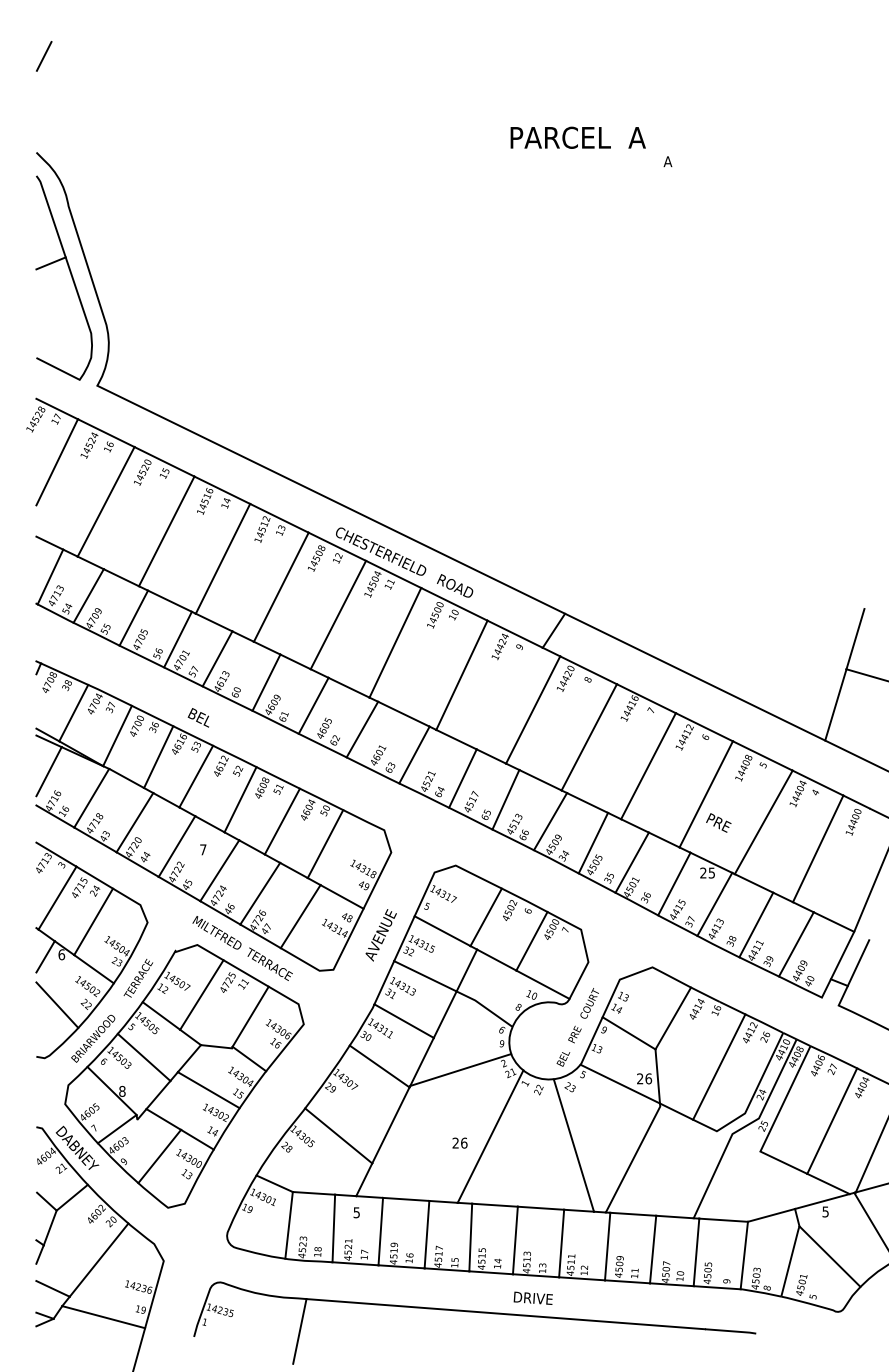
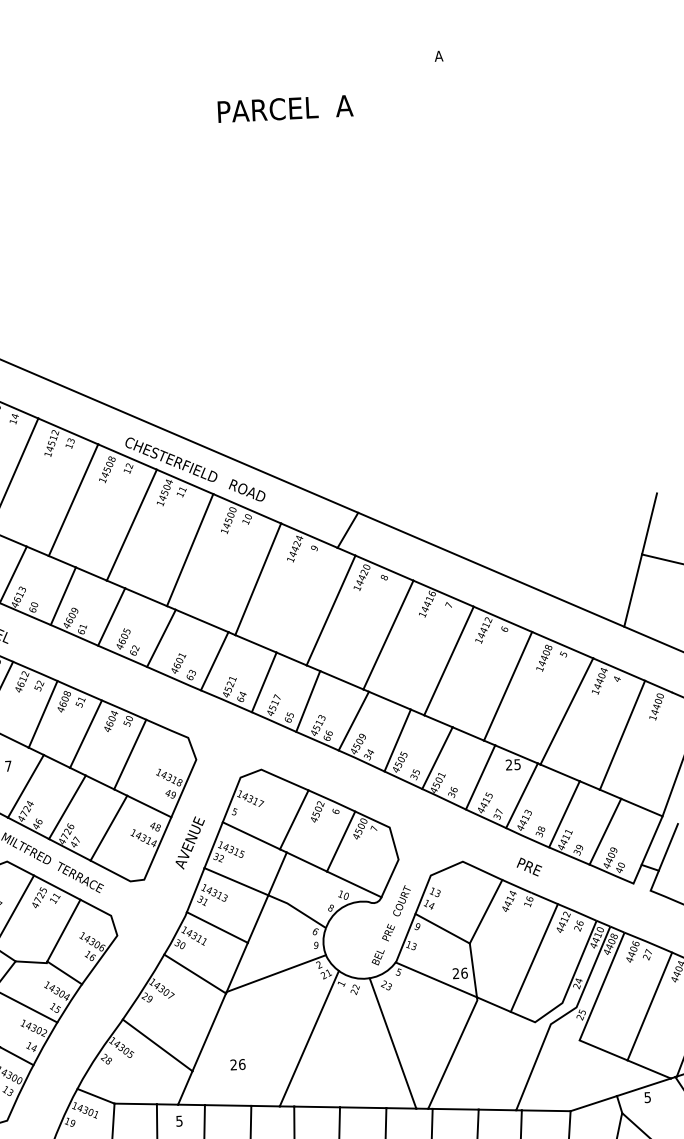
text: (577, 137) -> (284, 108), moved
text: (718, 822) -> (529, 866), moved
text: (459, 1142) -> (237, 1064), moved

